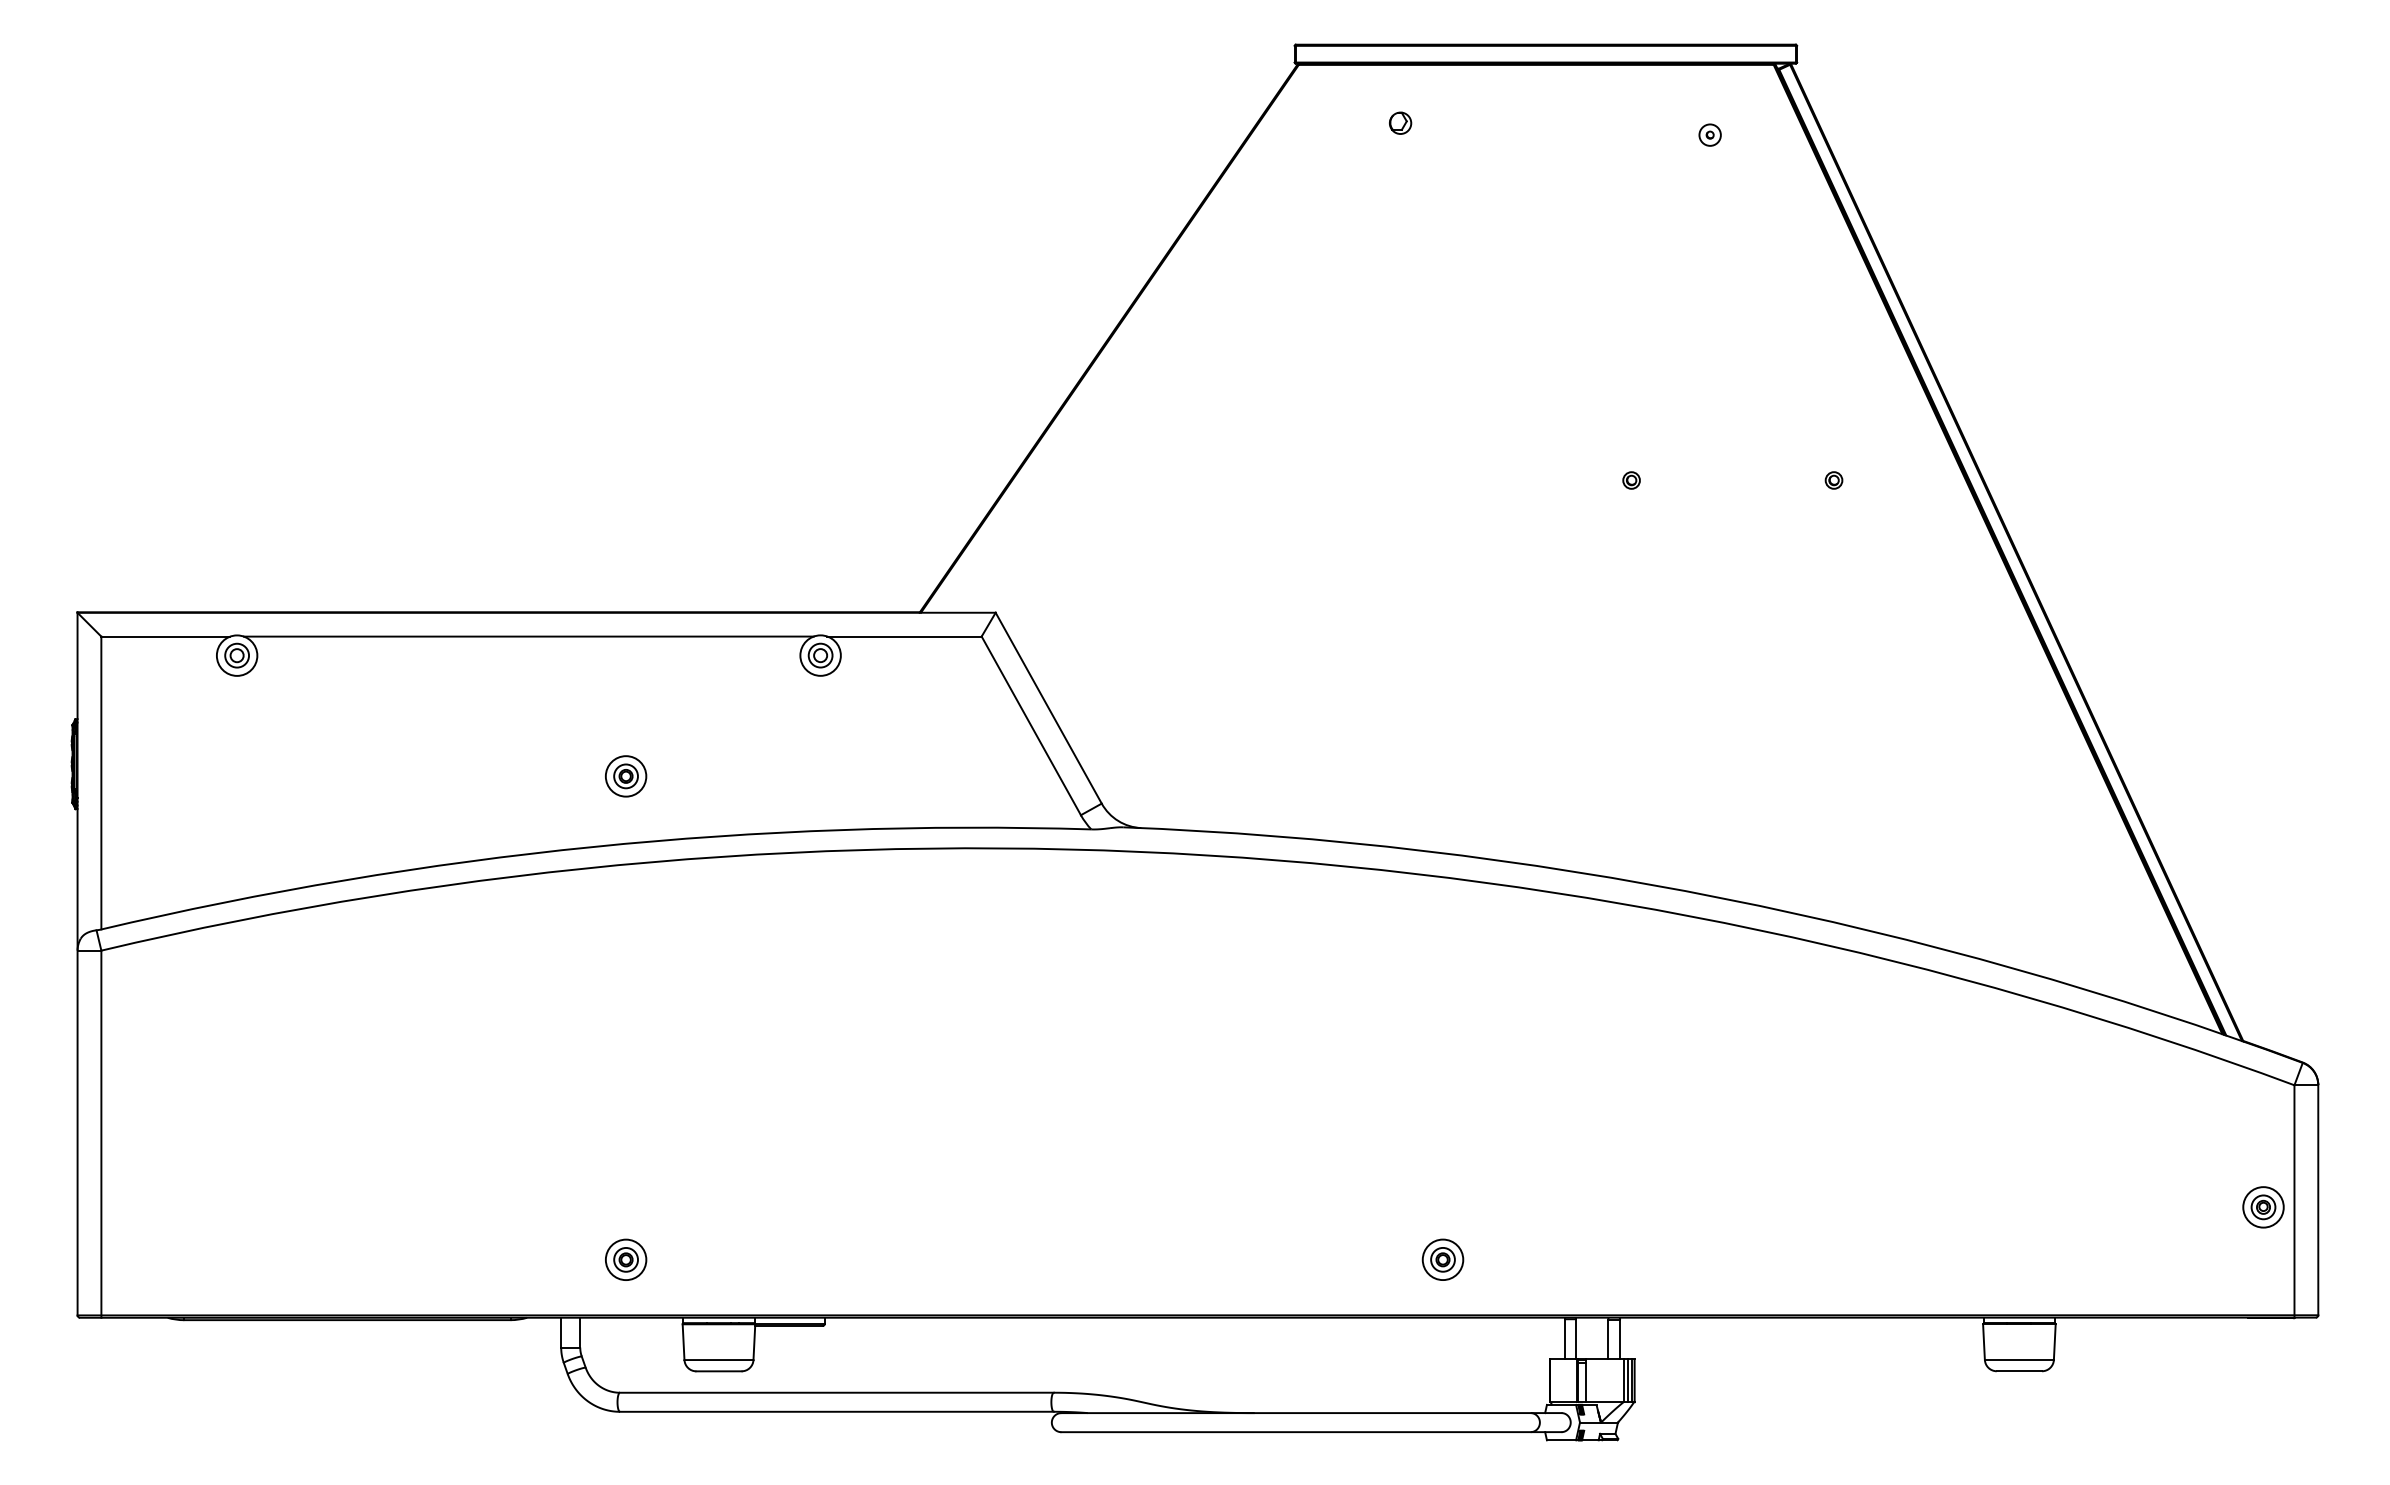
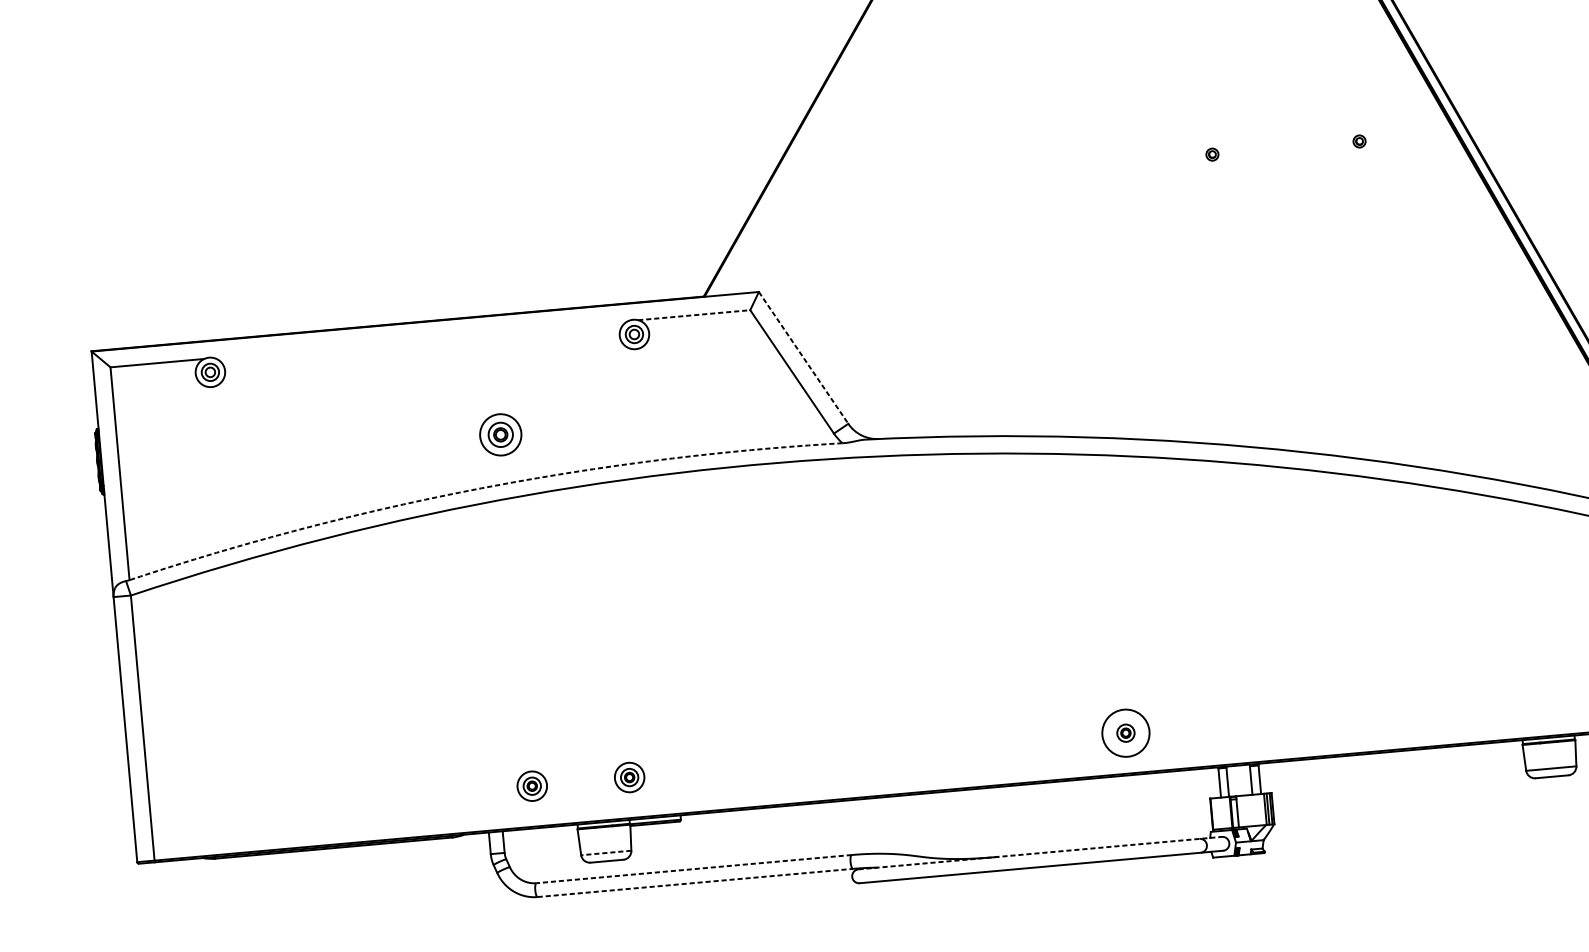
line: (528, 636) -> (420, 339), removed
line: (905, 636) -> (694, 315), solid -> dashed
line: (1048, 708) -> (803, 358), solid -> dashed
part: (626, 776) -> (501, 434), size x1.4
arc: (593, 846) -> (481, 487), solid -> dashed
part: (760, 1259) -> (629, 777), added
circle: (1442, 1259) -> (1125, 733), size x1.6
line: (718, 1360) -> (605, 853), solid -> dashed
line: (836, 1392) -> (693, 868), solid -> dashed
line: (836, 1411) -> (695, 882), solid -> dashed
line: (1311, 1413) -> (1040, 853), solid -> dashed

